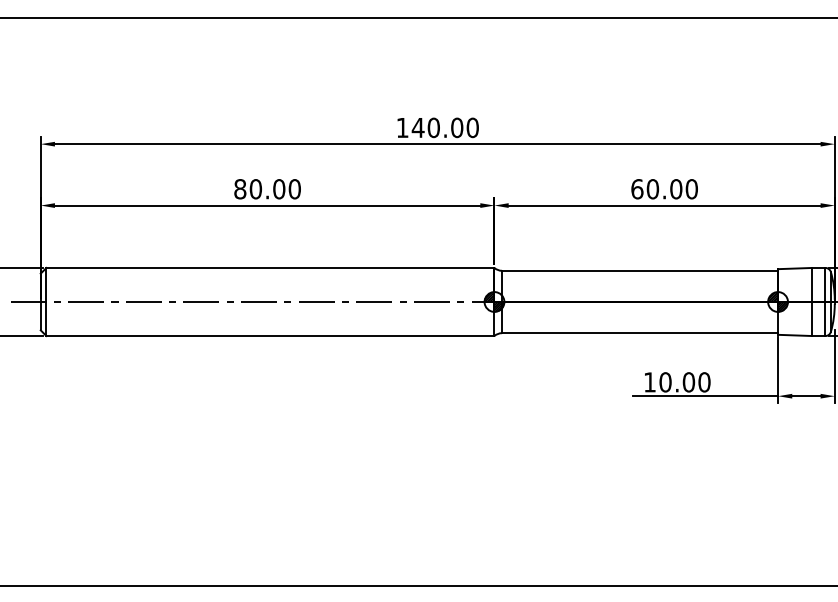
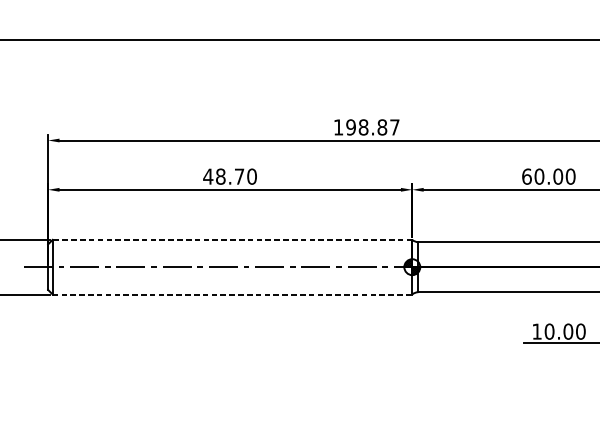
text: (444, 127) -> (372, 127), 140.00 -> 198.87
text: (259, 189) -> (223, 176), 80.00 -> 48.70
line: (269, 267) -> (231, 239), solid -> dashed
line: (270, 336) -> (232, 294), solid -> dashed

